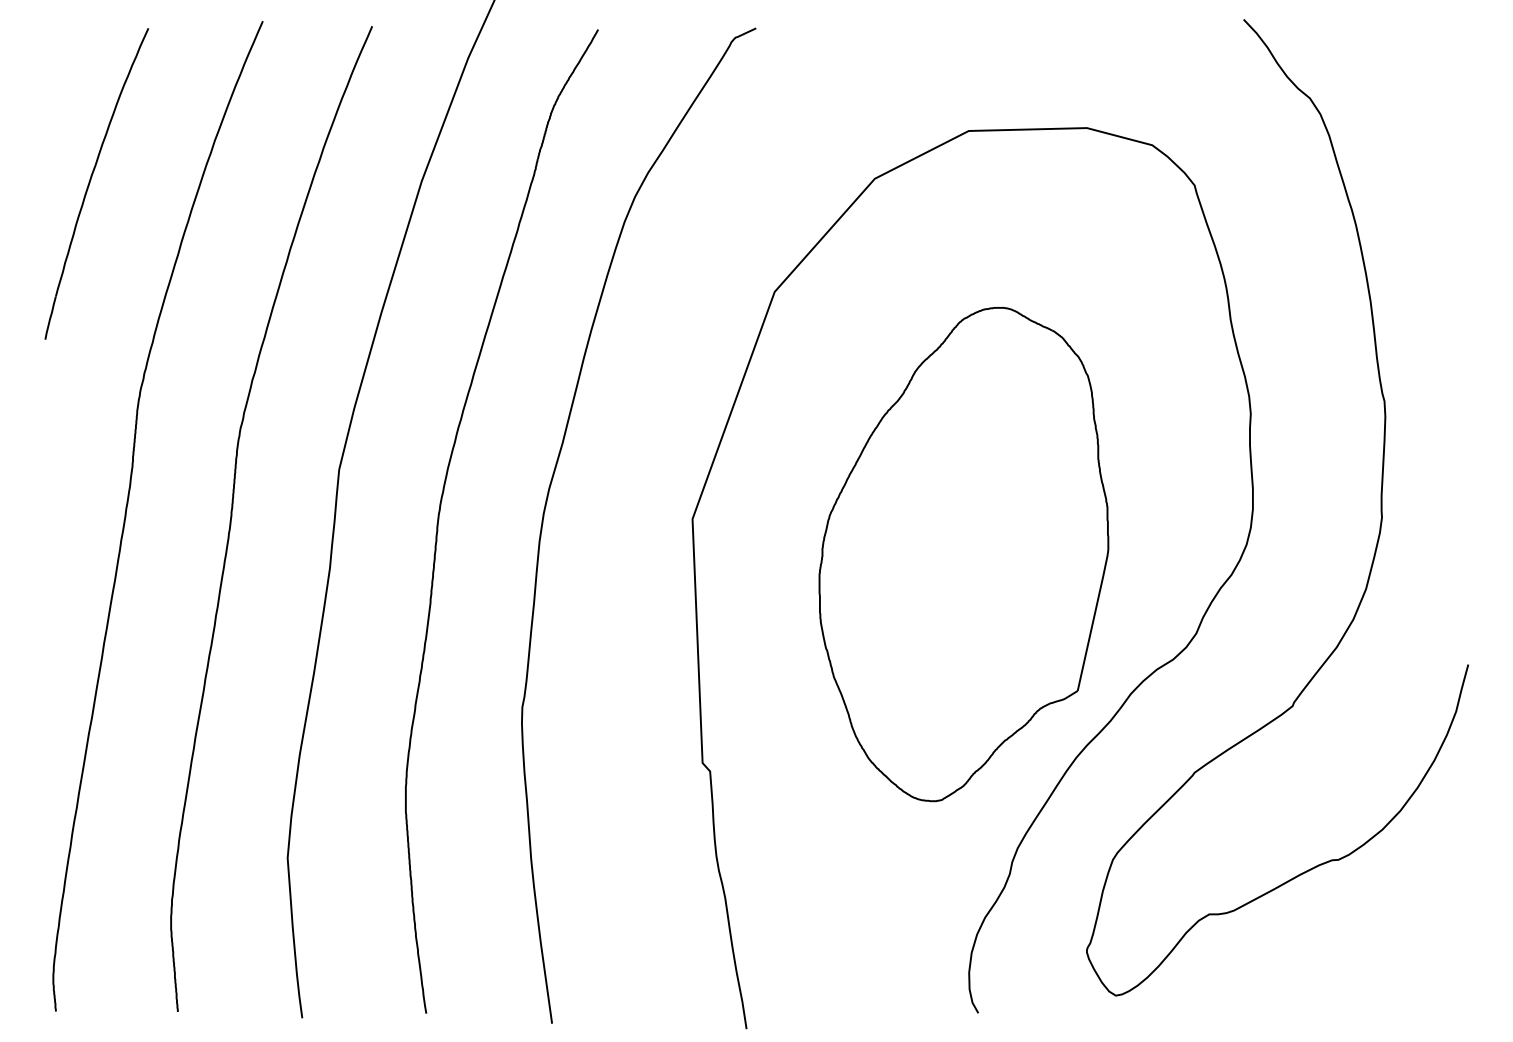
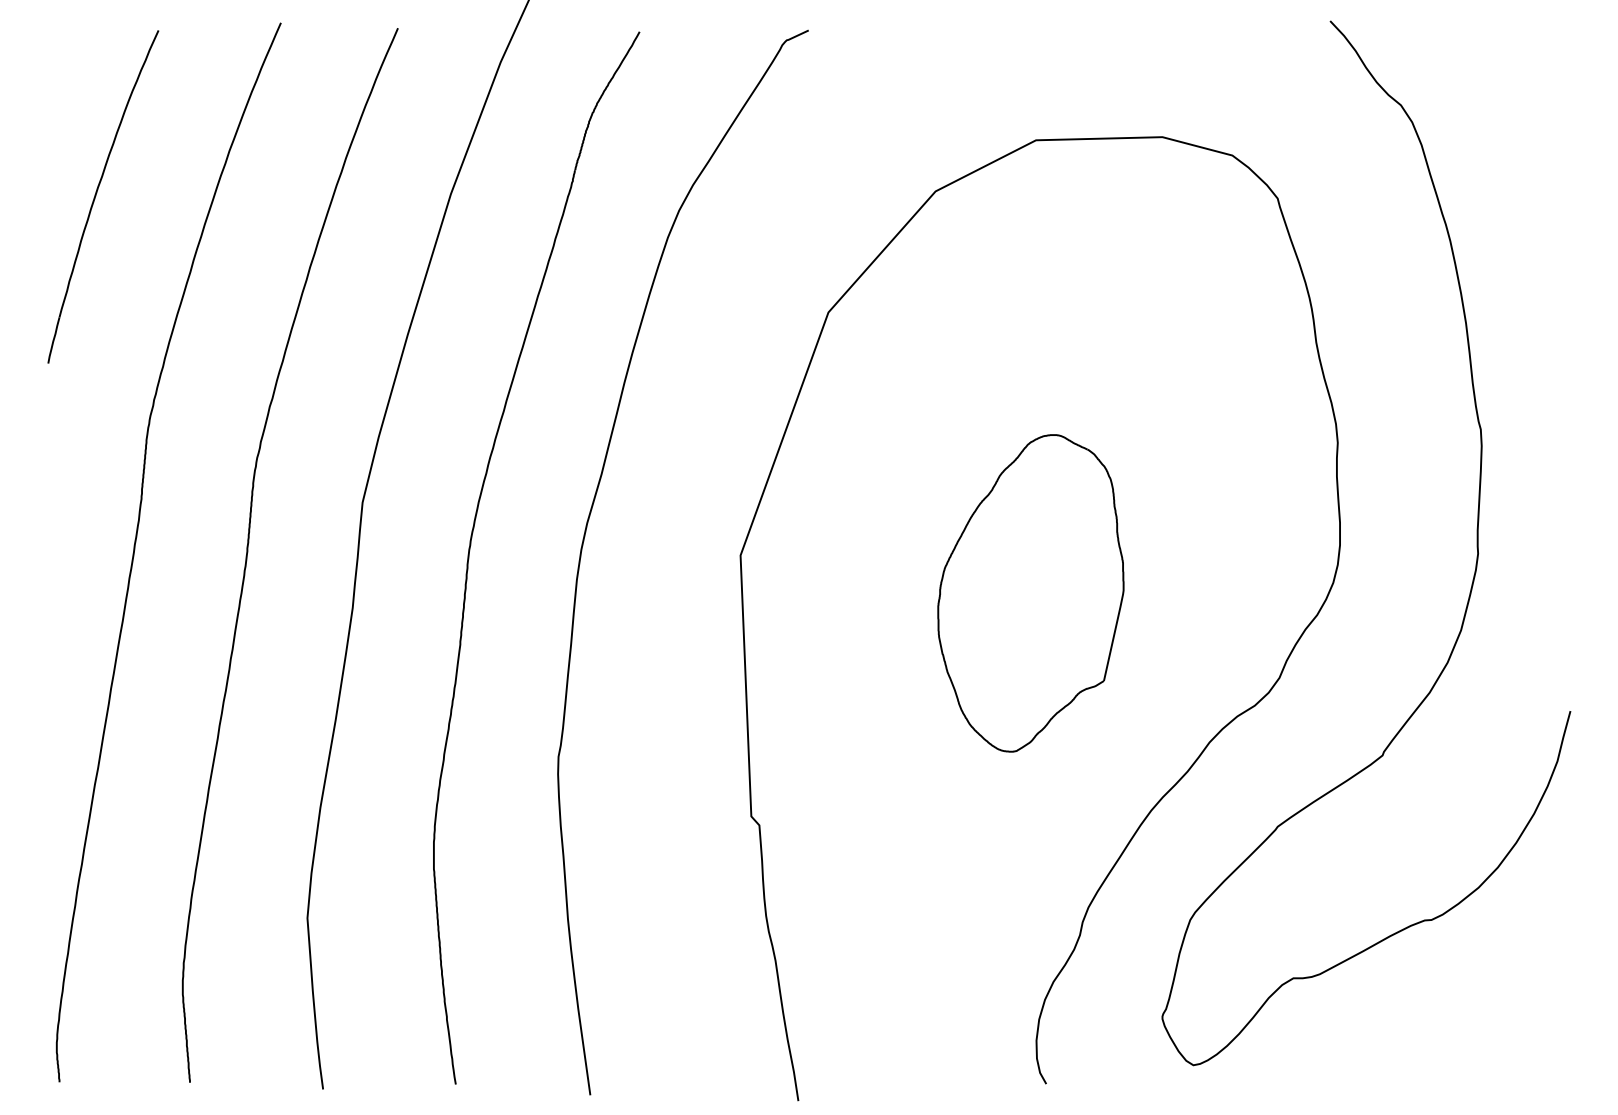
part: (963, 554) -> (1030, 593), size x0.6

